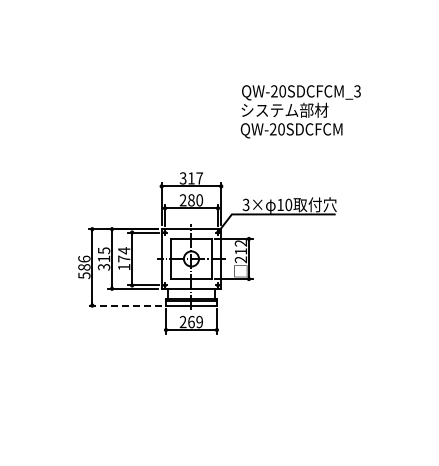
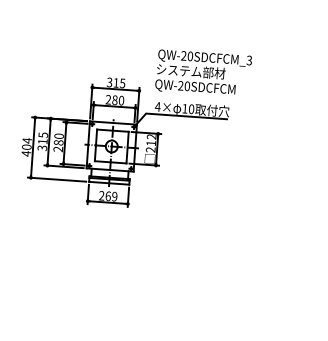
text: (300, 111) -> (203, 73), moved
text: (199, 178) -> (122, 83), 317 -> 315
text: (245, 204) -> (157, 106), 3× -> 4×
text: (124, 258) -> (58, 142), 174 -> 280
text: (84, 267) -> (26, 147), 586 -> 404
line: (125, 305) -> (57, 179), dashed -> solid

